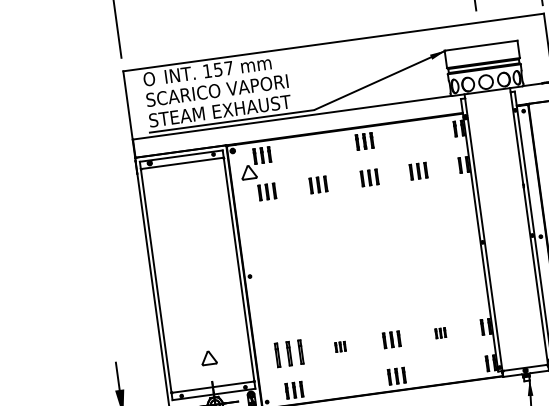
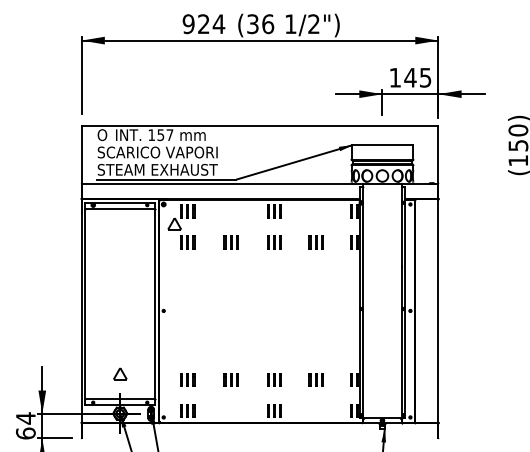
part: (439, 332) -> (315, 379), size x1.67
part: (339, 346) -> (230, 379), size x1.67
part: (289, 353) -> (187, 379), size x0.62

